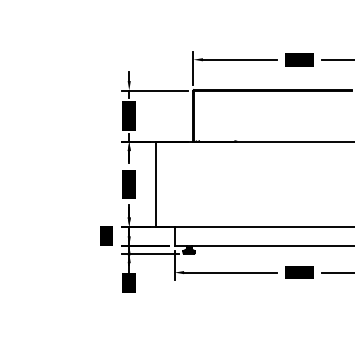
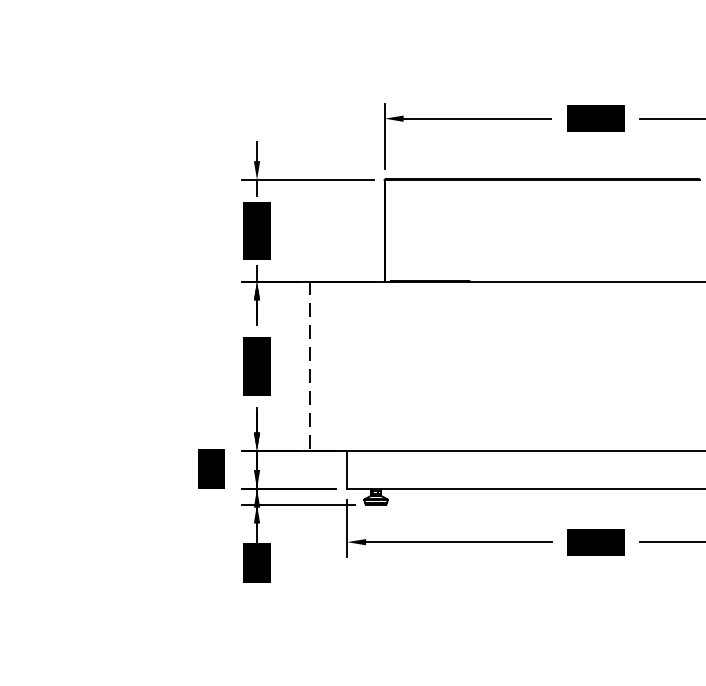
line: (155, 184) -> (309, 366), solid -> dashed

